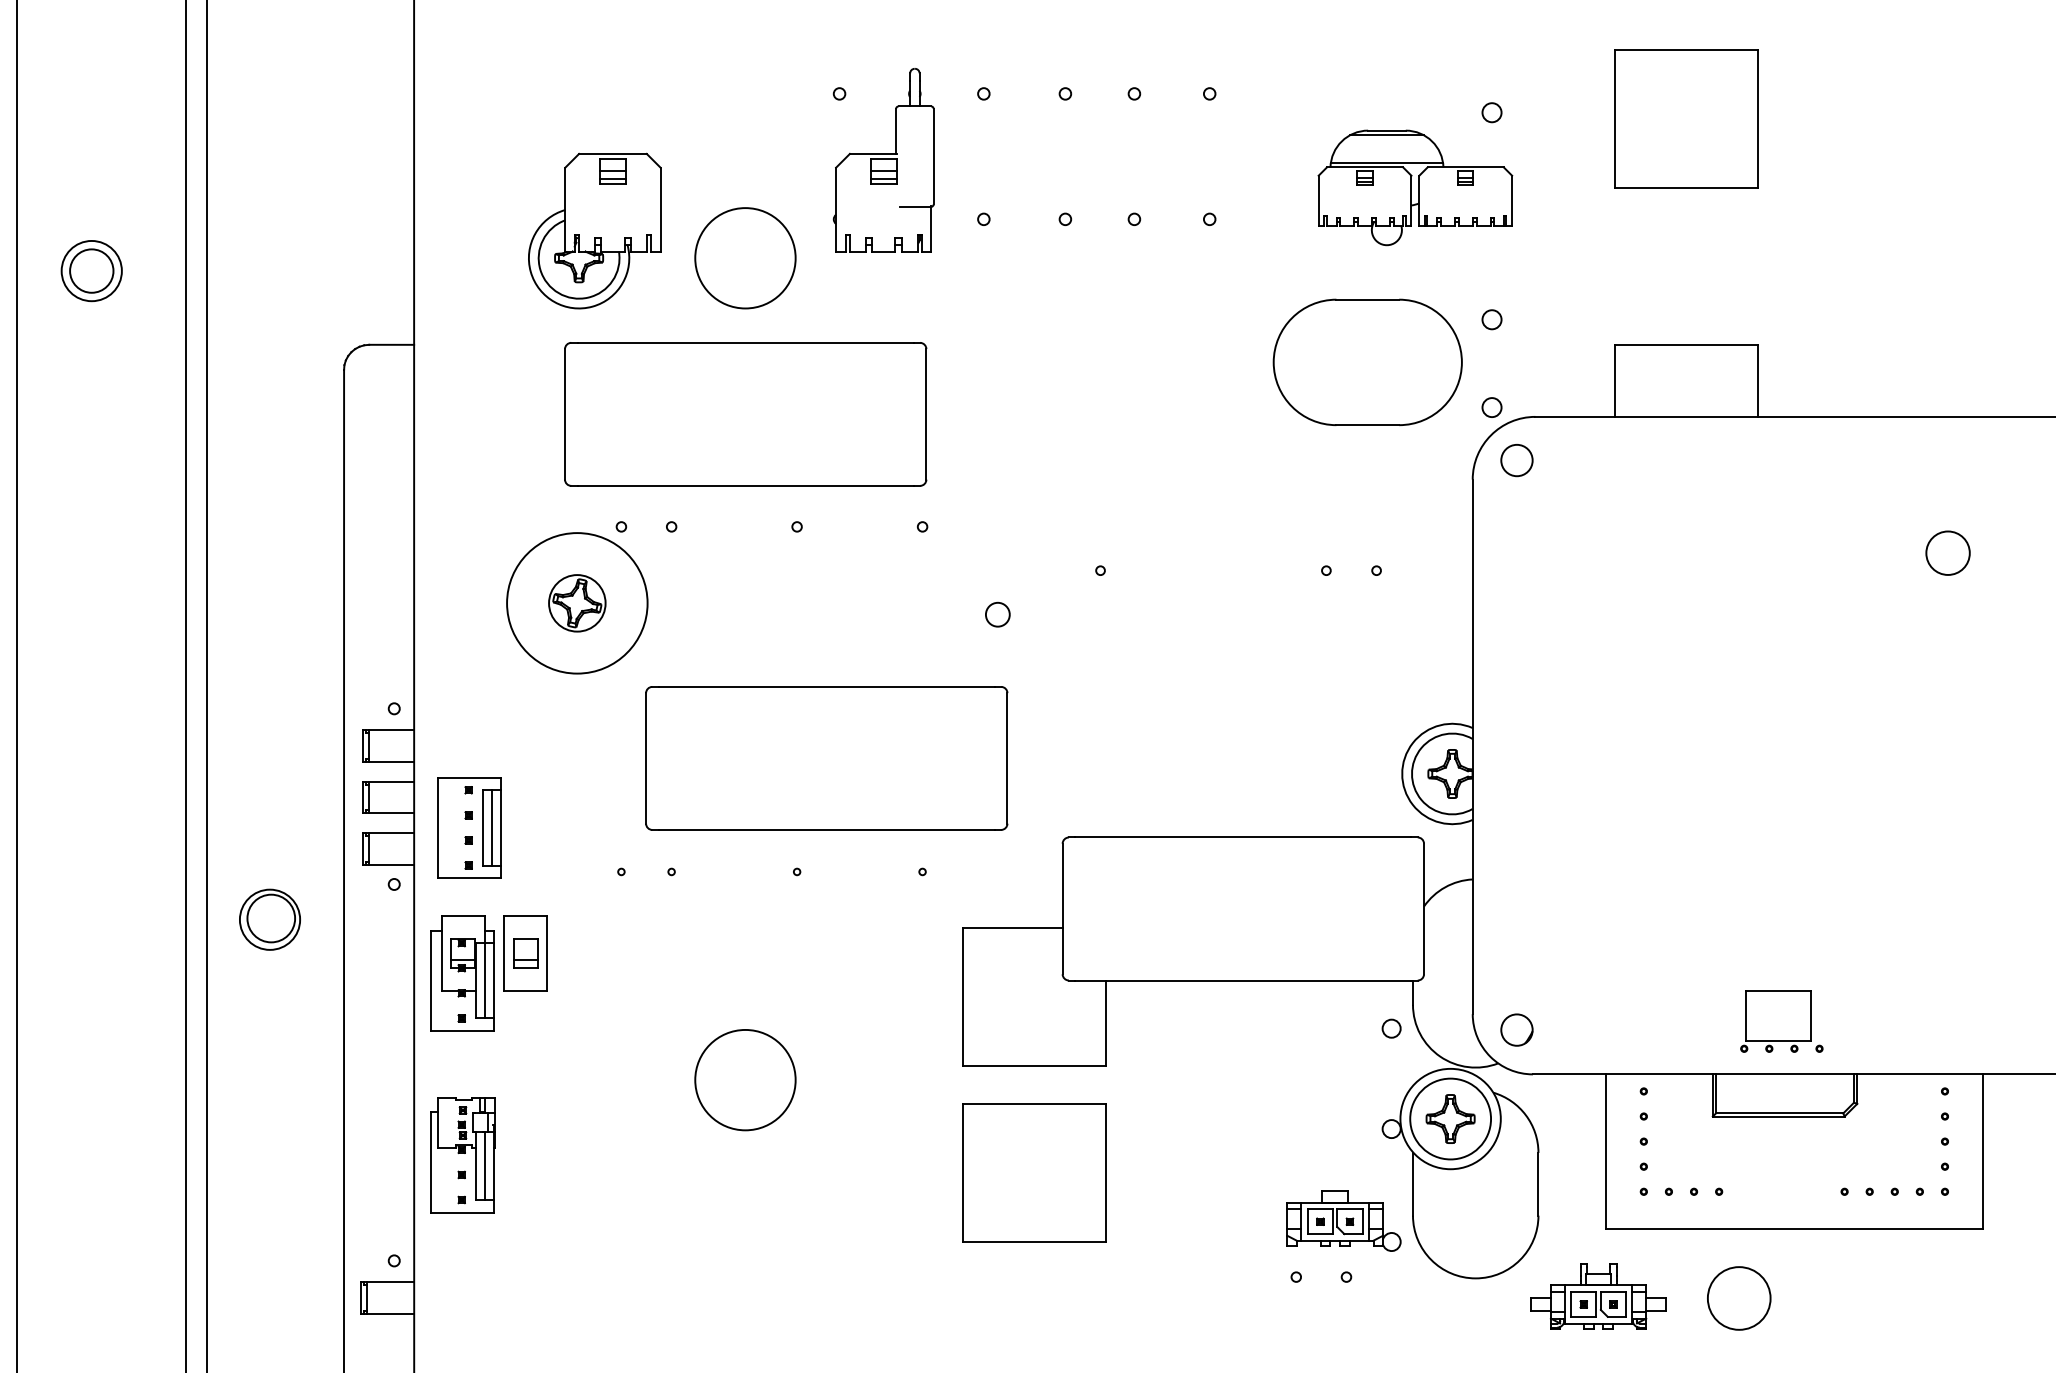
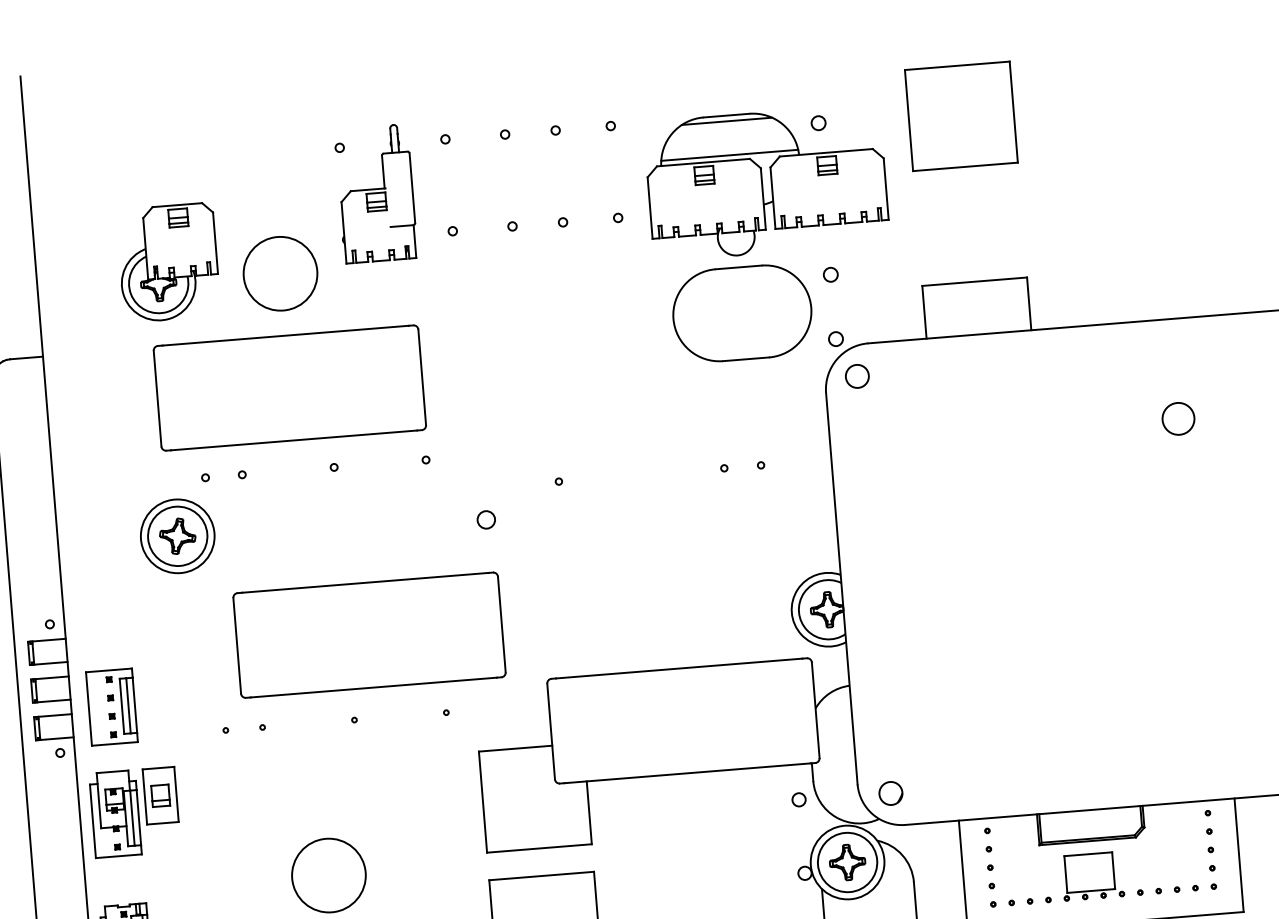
part: (1415, 187) -> (766, 182), size x1.67
circle: (576, 602) -> (177, 535), size x1.43
circle: (577, 603) -> (177, 536), size x0.71
part: (1781, 1021) -> (1092, 876), moved

